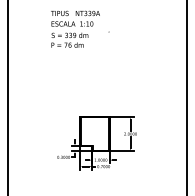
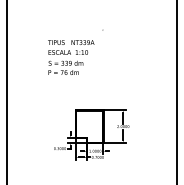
text: (75, 29) -> (71, 57), moved

